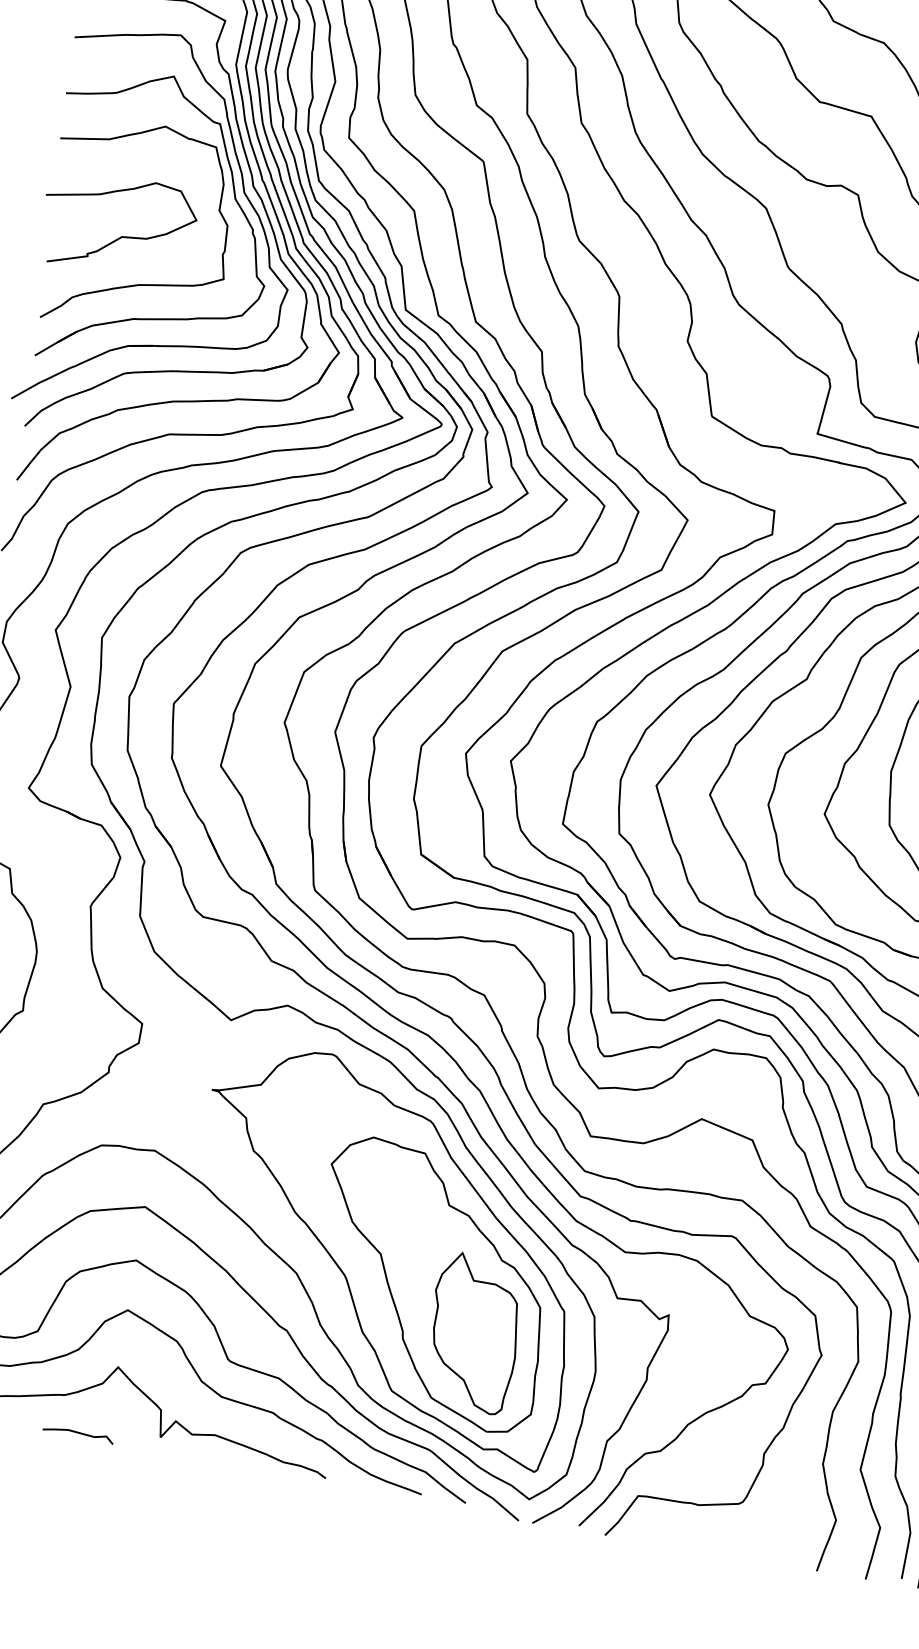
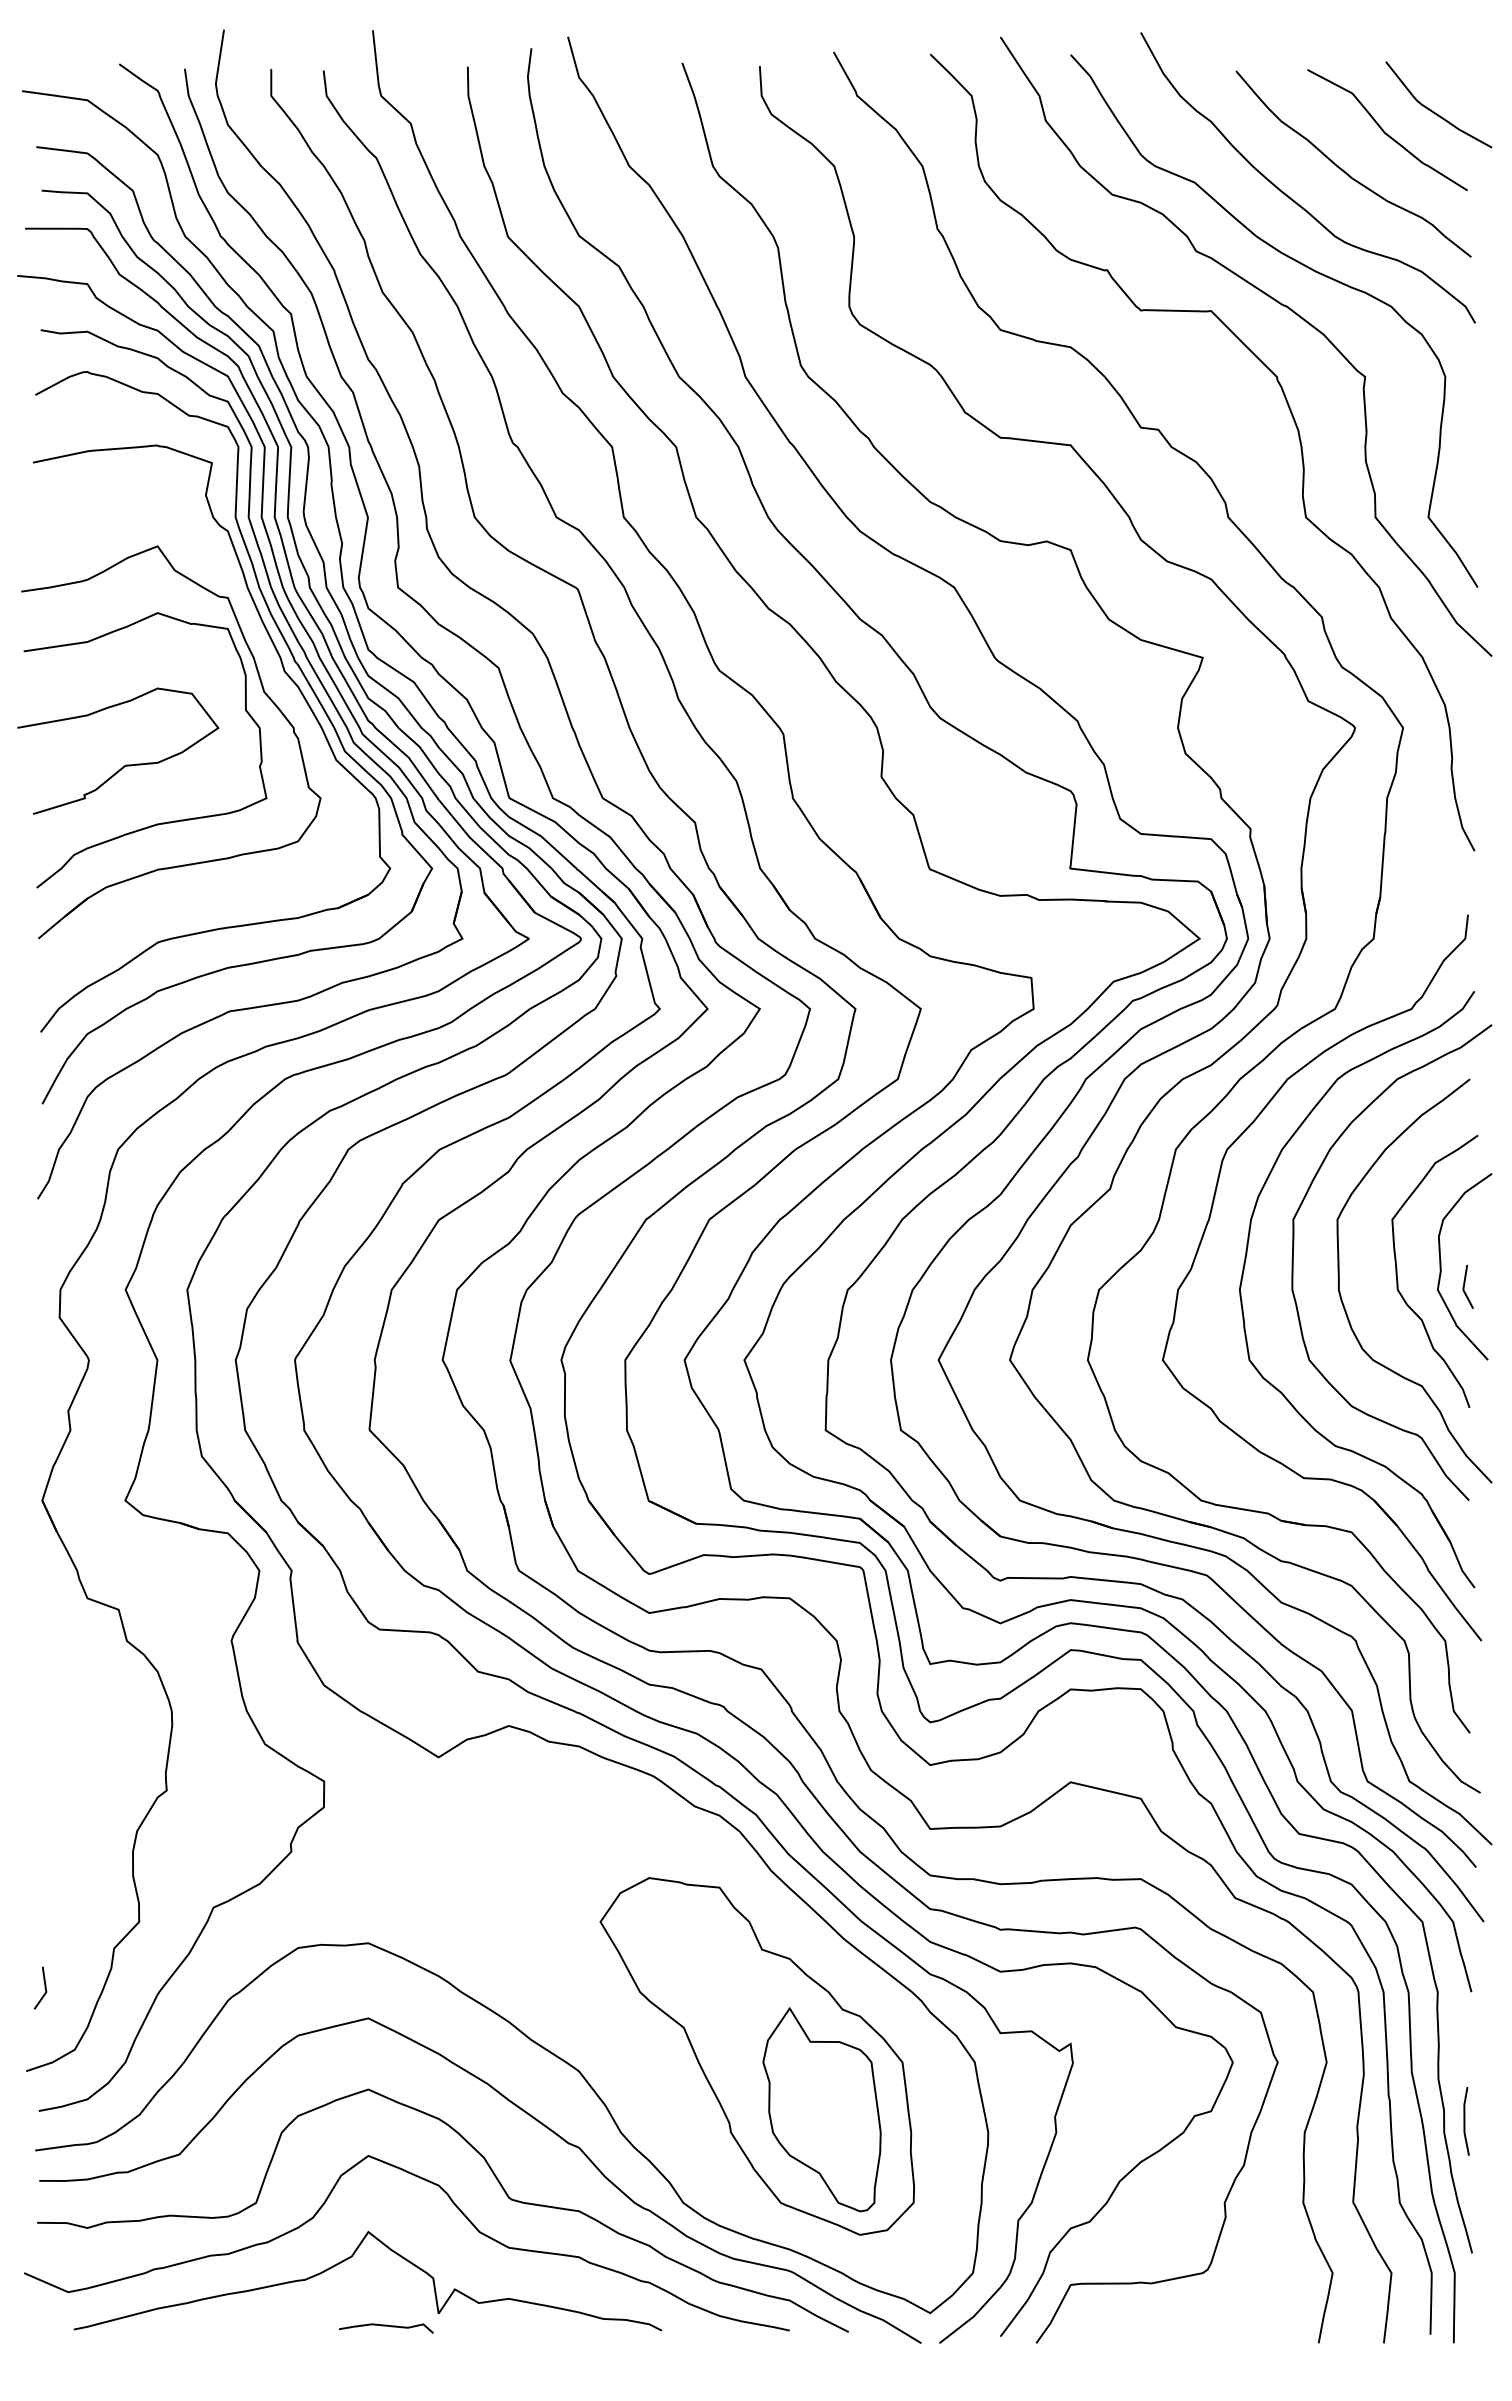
part: (243, 193) -> (273, 682), removed
part: (384, 1254) -> (689, 2027), removed
curve: (78, 1433) -> (386, 2326), moved

